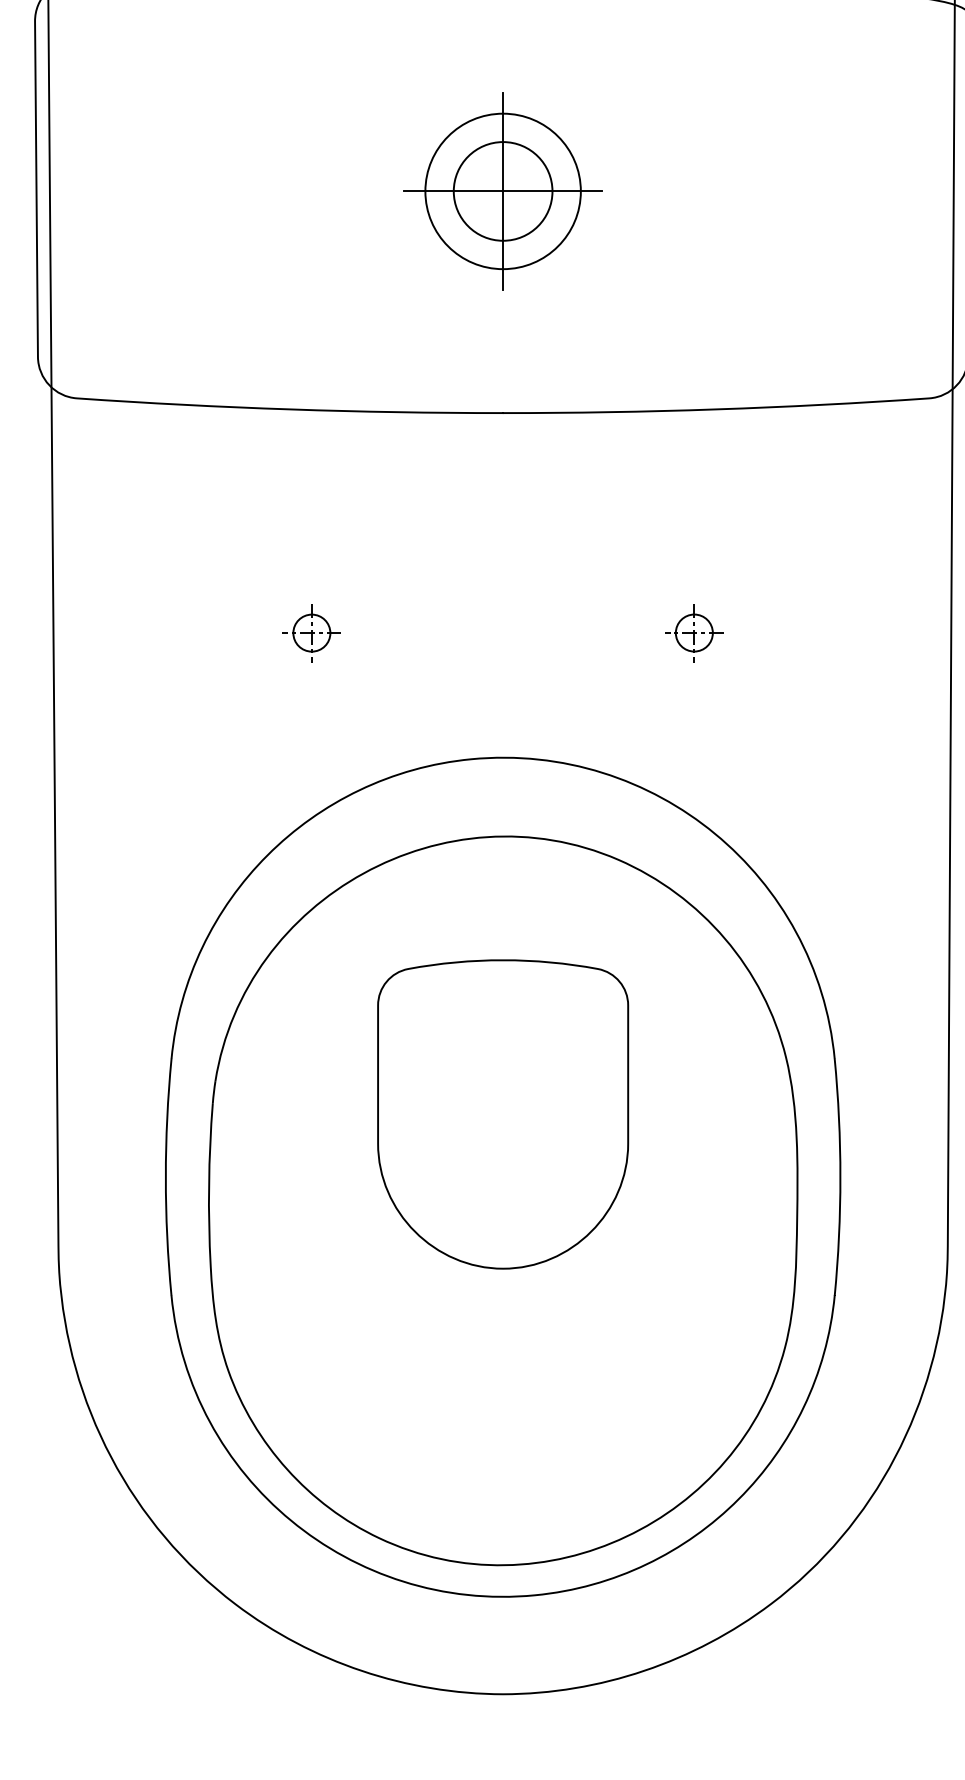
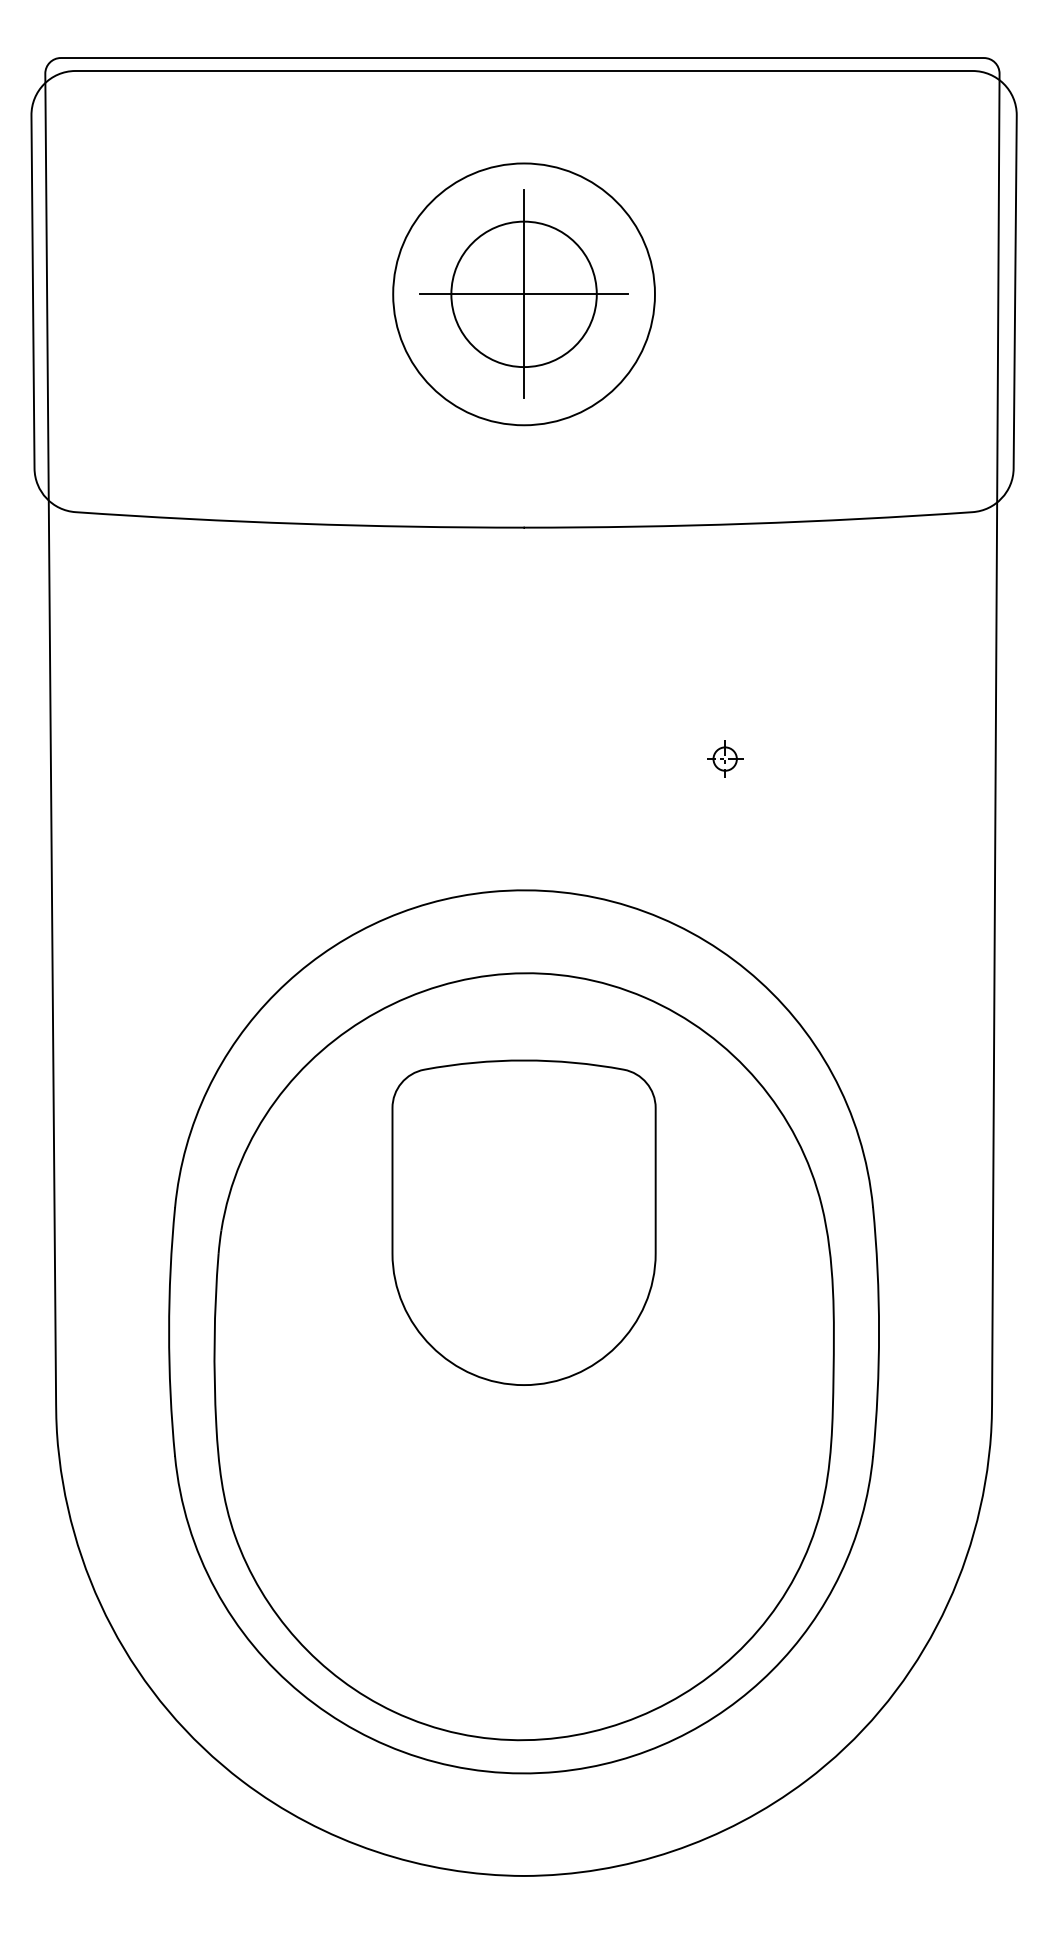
circle: (502, 191) -> (523, 294), size x1.6
circle: (503, 191) -> (524, 294), size x1.4
part: (311, 632) -> (322, 758), removed
part: (693, 632) -> (724, 758), size x0.6
part: (502, 1114) -> (523, 1222), moved

